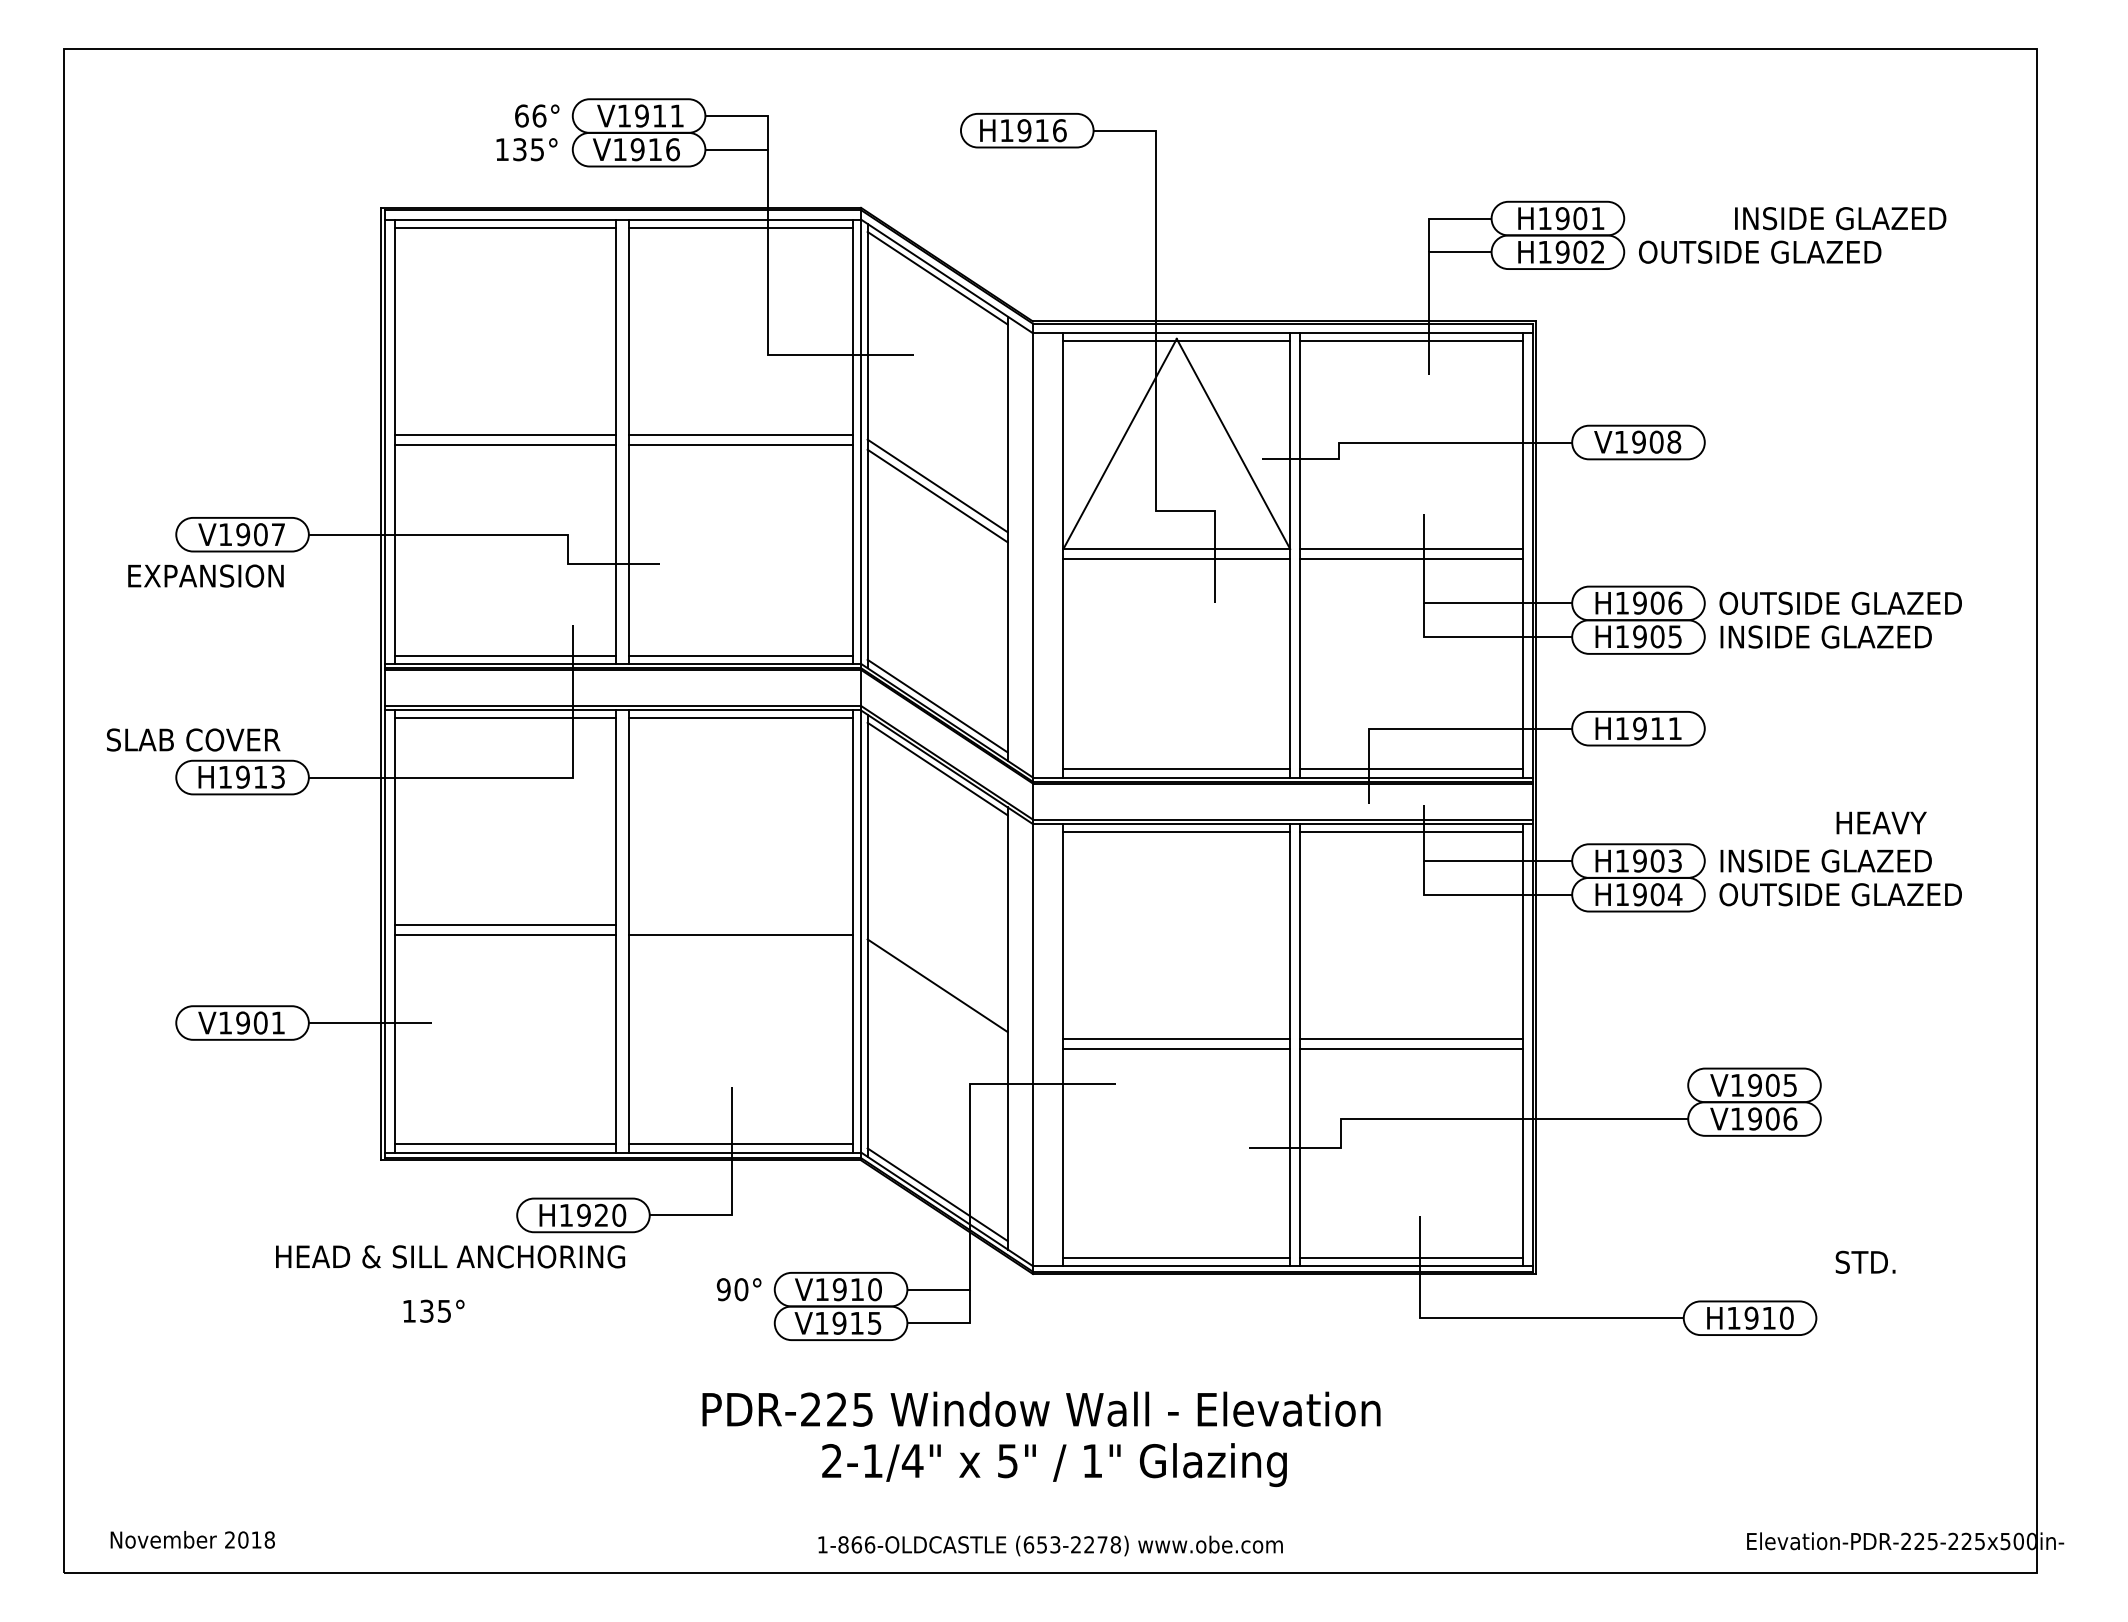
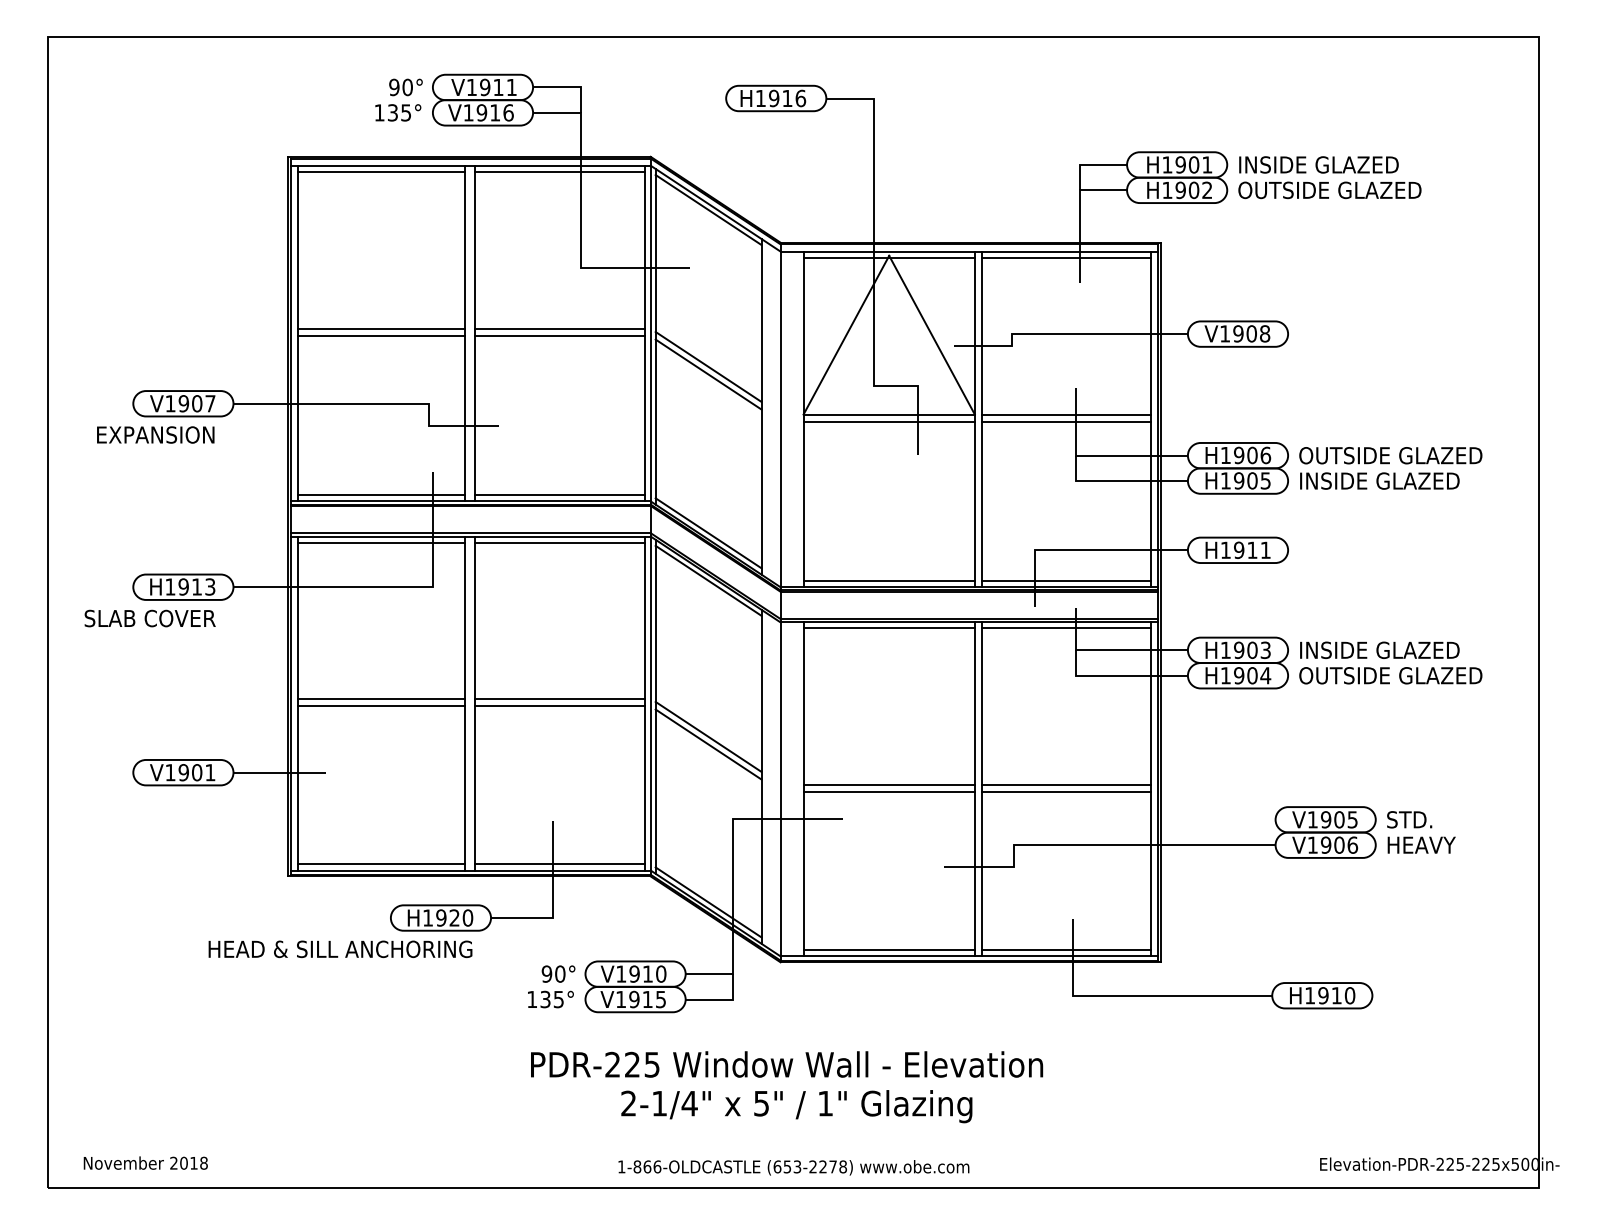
text: (530, 115) -> (400, 87), 66° -> 90°
text: (1840, 218) -> (1318, 164), moved
text: (193, 739) -> (150, 618), moved
text: (1881, 822) -> (1421, 844), moved
line: (741, 925) -> (560, 699), added
line: (937, 975) -> (708, 736), added
text: (1865, 1261) -> (1409, 819), moved
text: (433, 1310) -> (550, 998), moved

